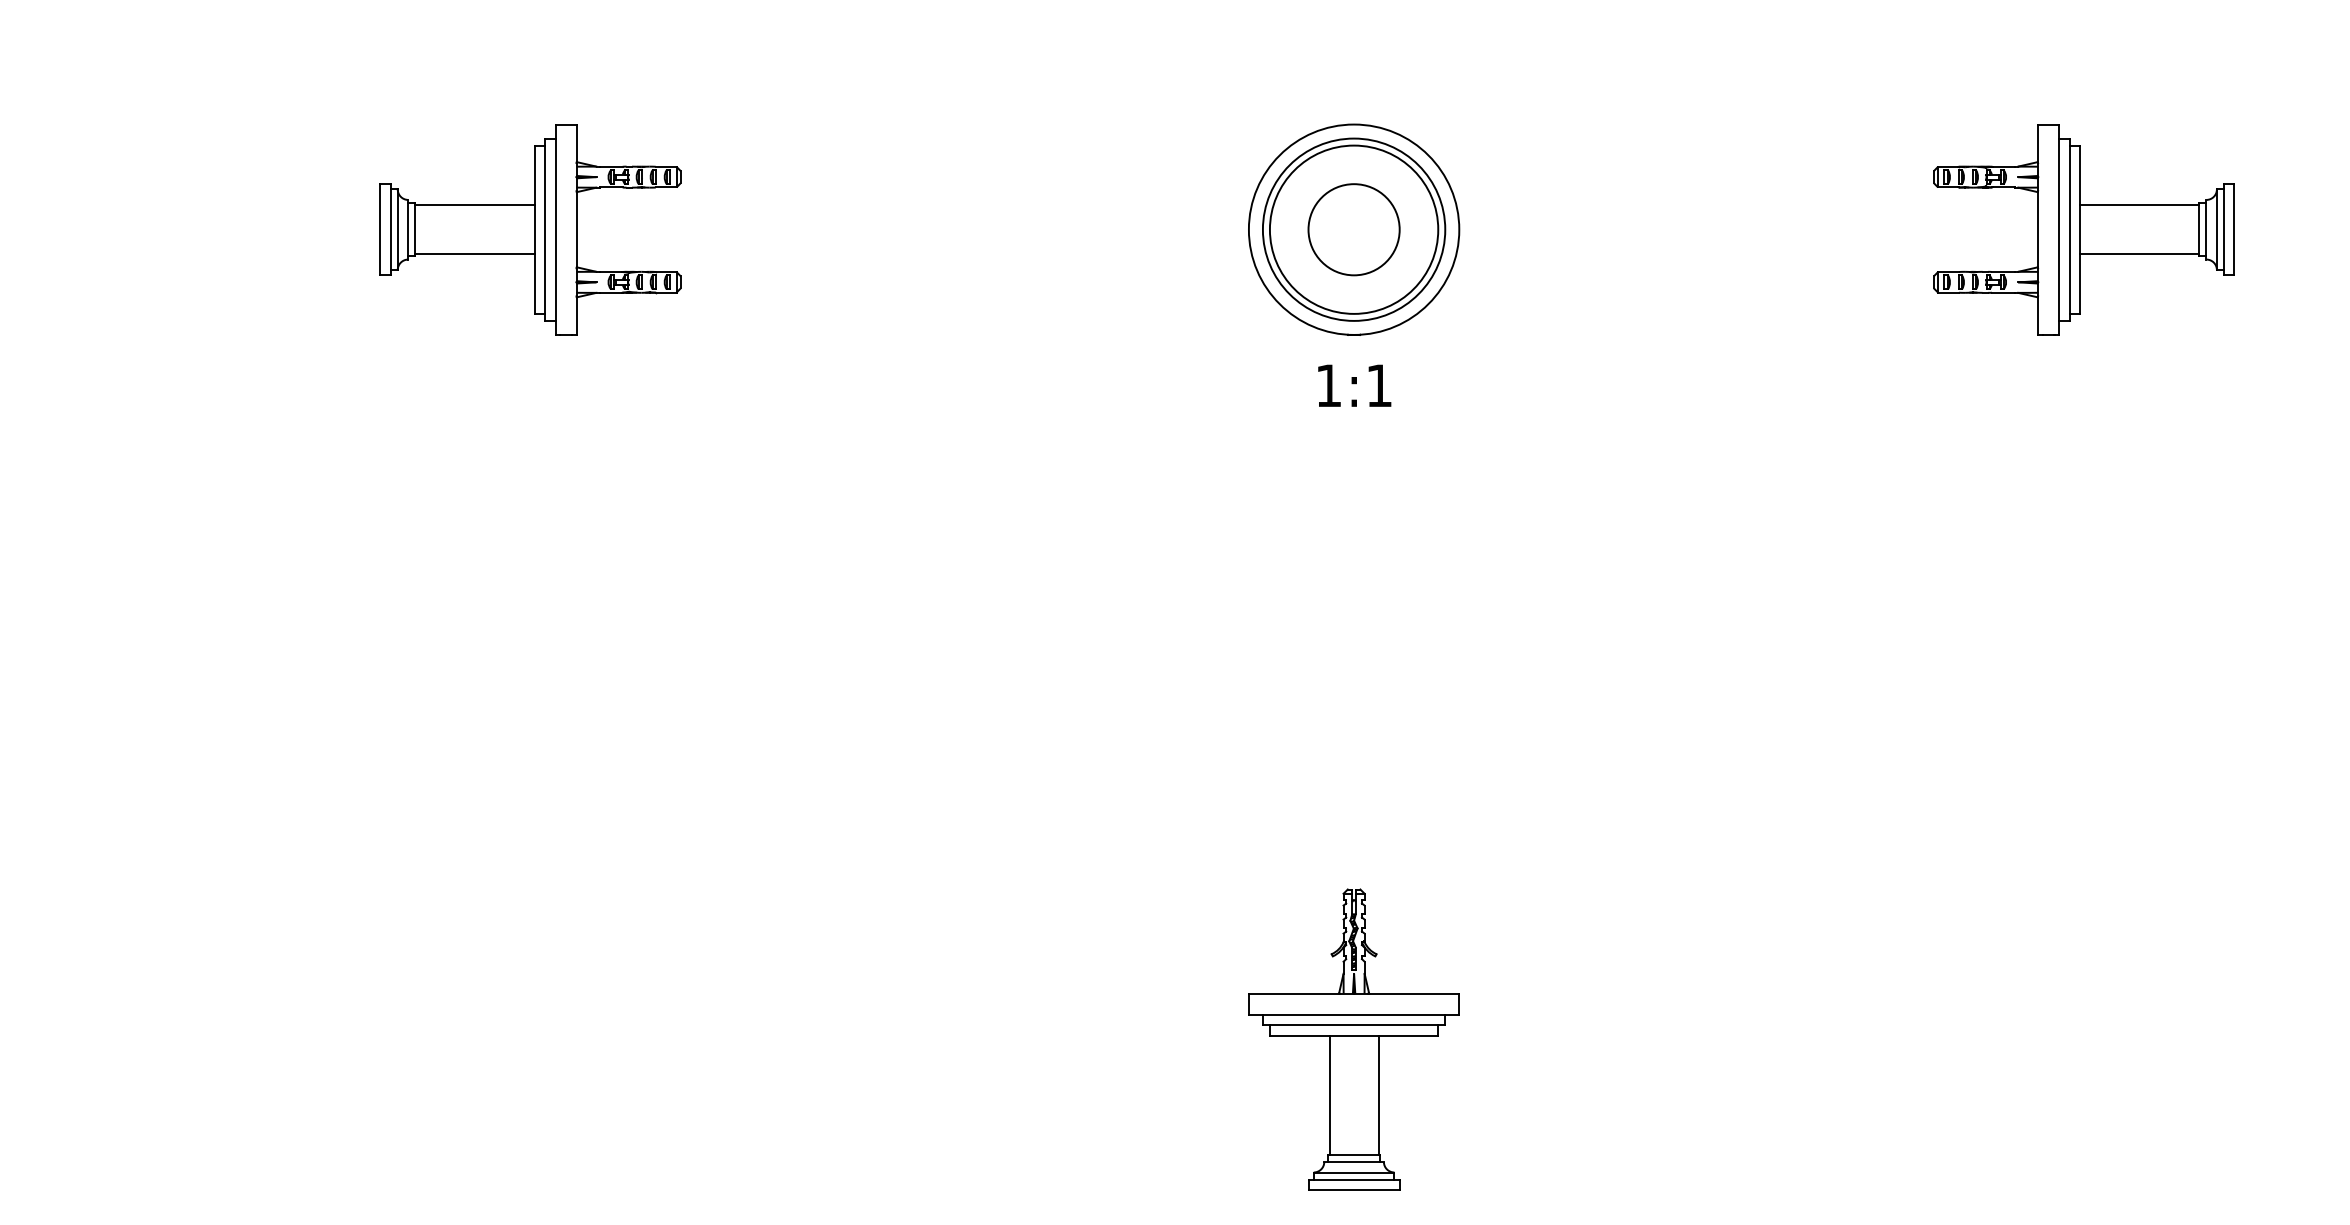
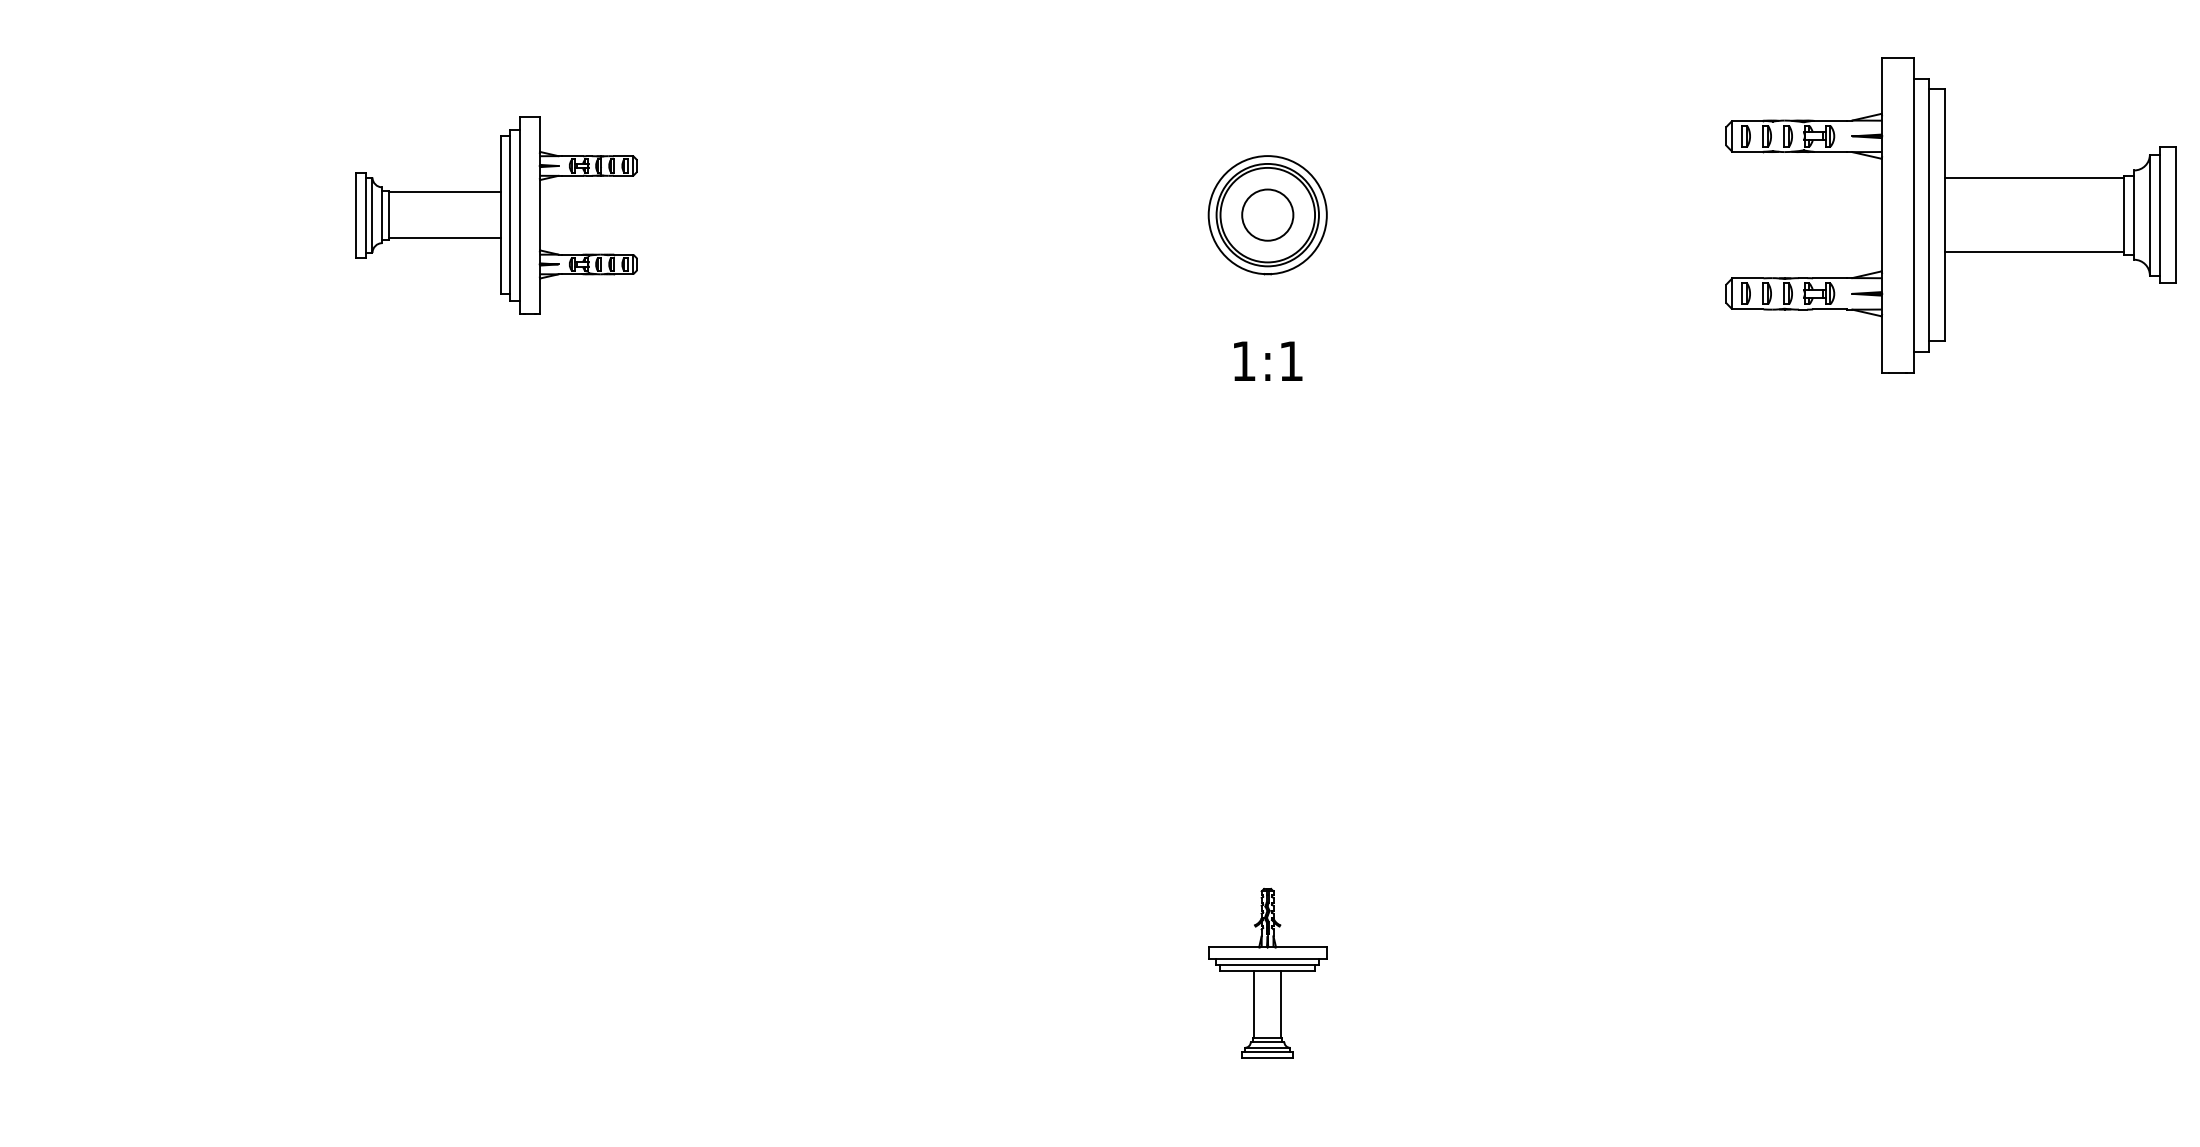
part: (1354, 229) -> (1268, 215), size x0.6
part: (2083, 229) -> (1950, 215), size x1.6
part: (1353, 1039) -> (1267, 973), size x0.6

